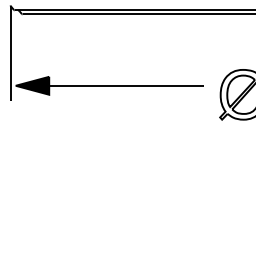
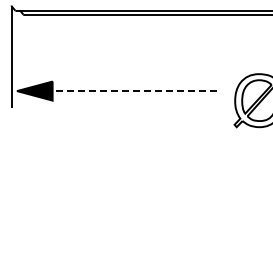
line: (119, 86) -> (127, 91), solid -> dashed

